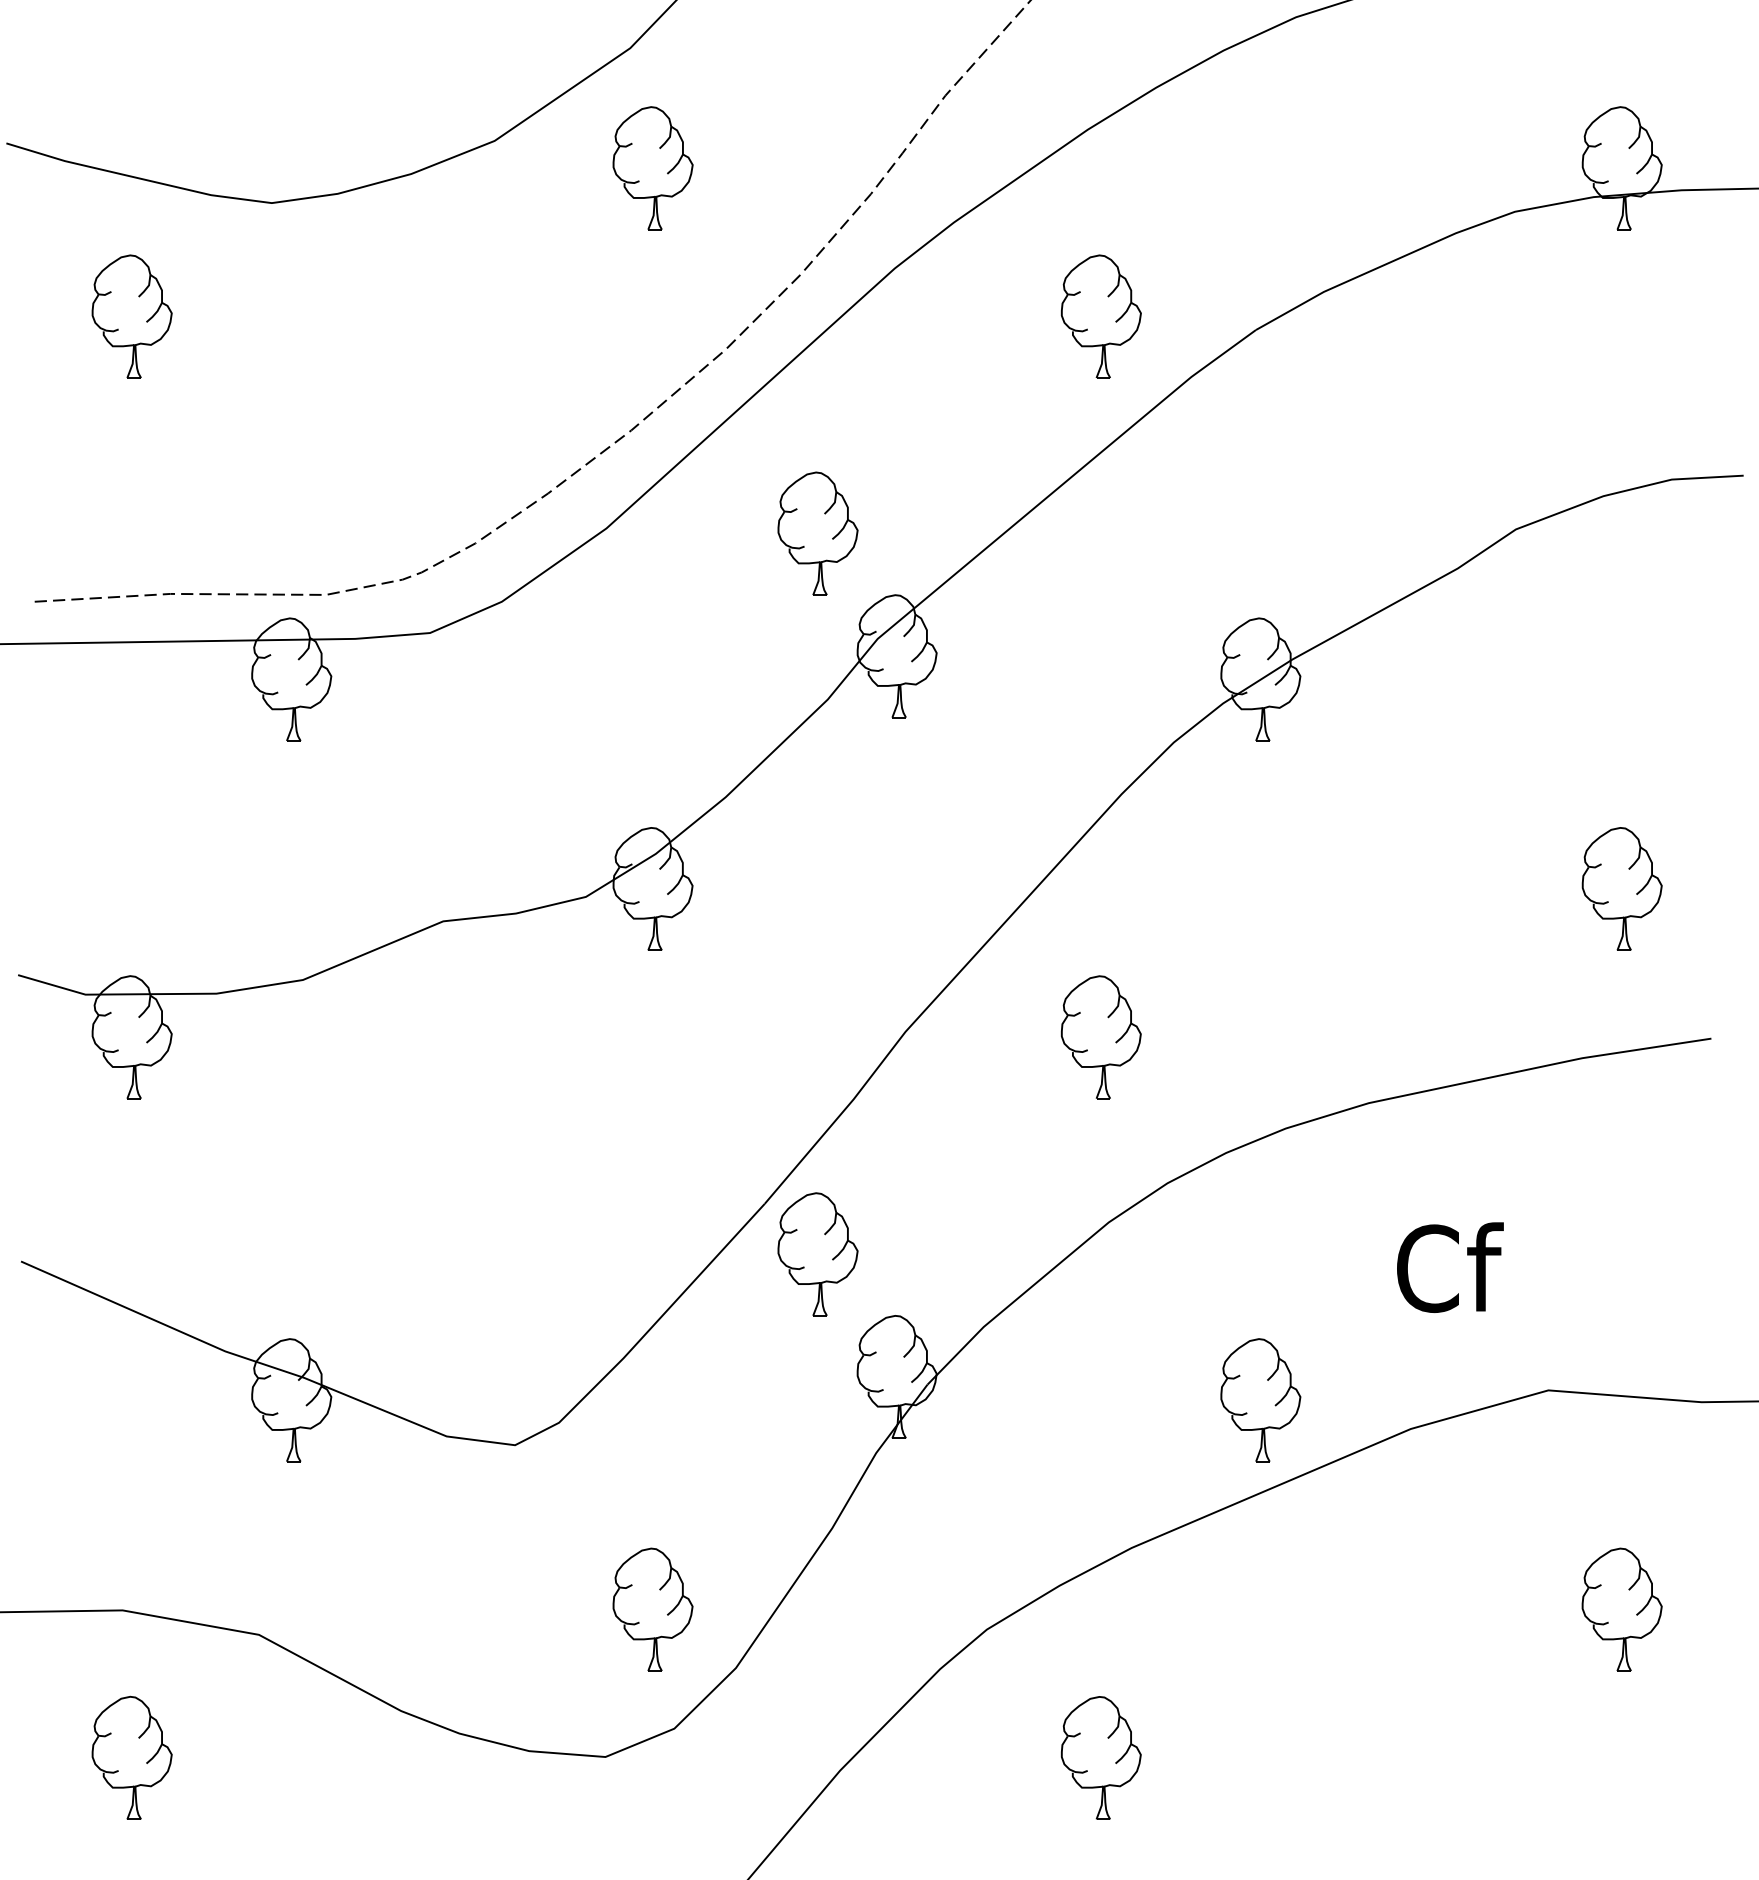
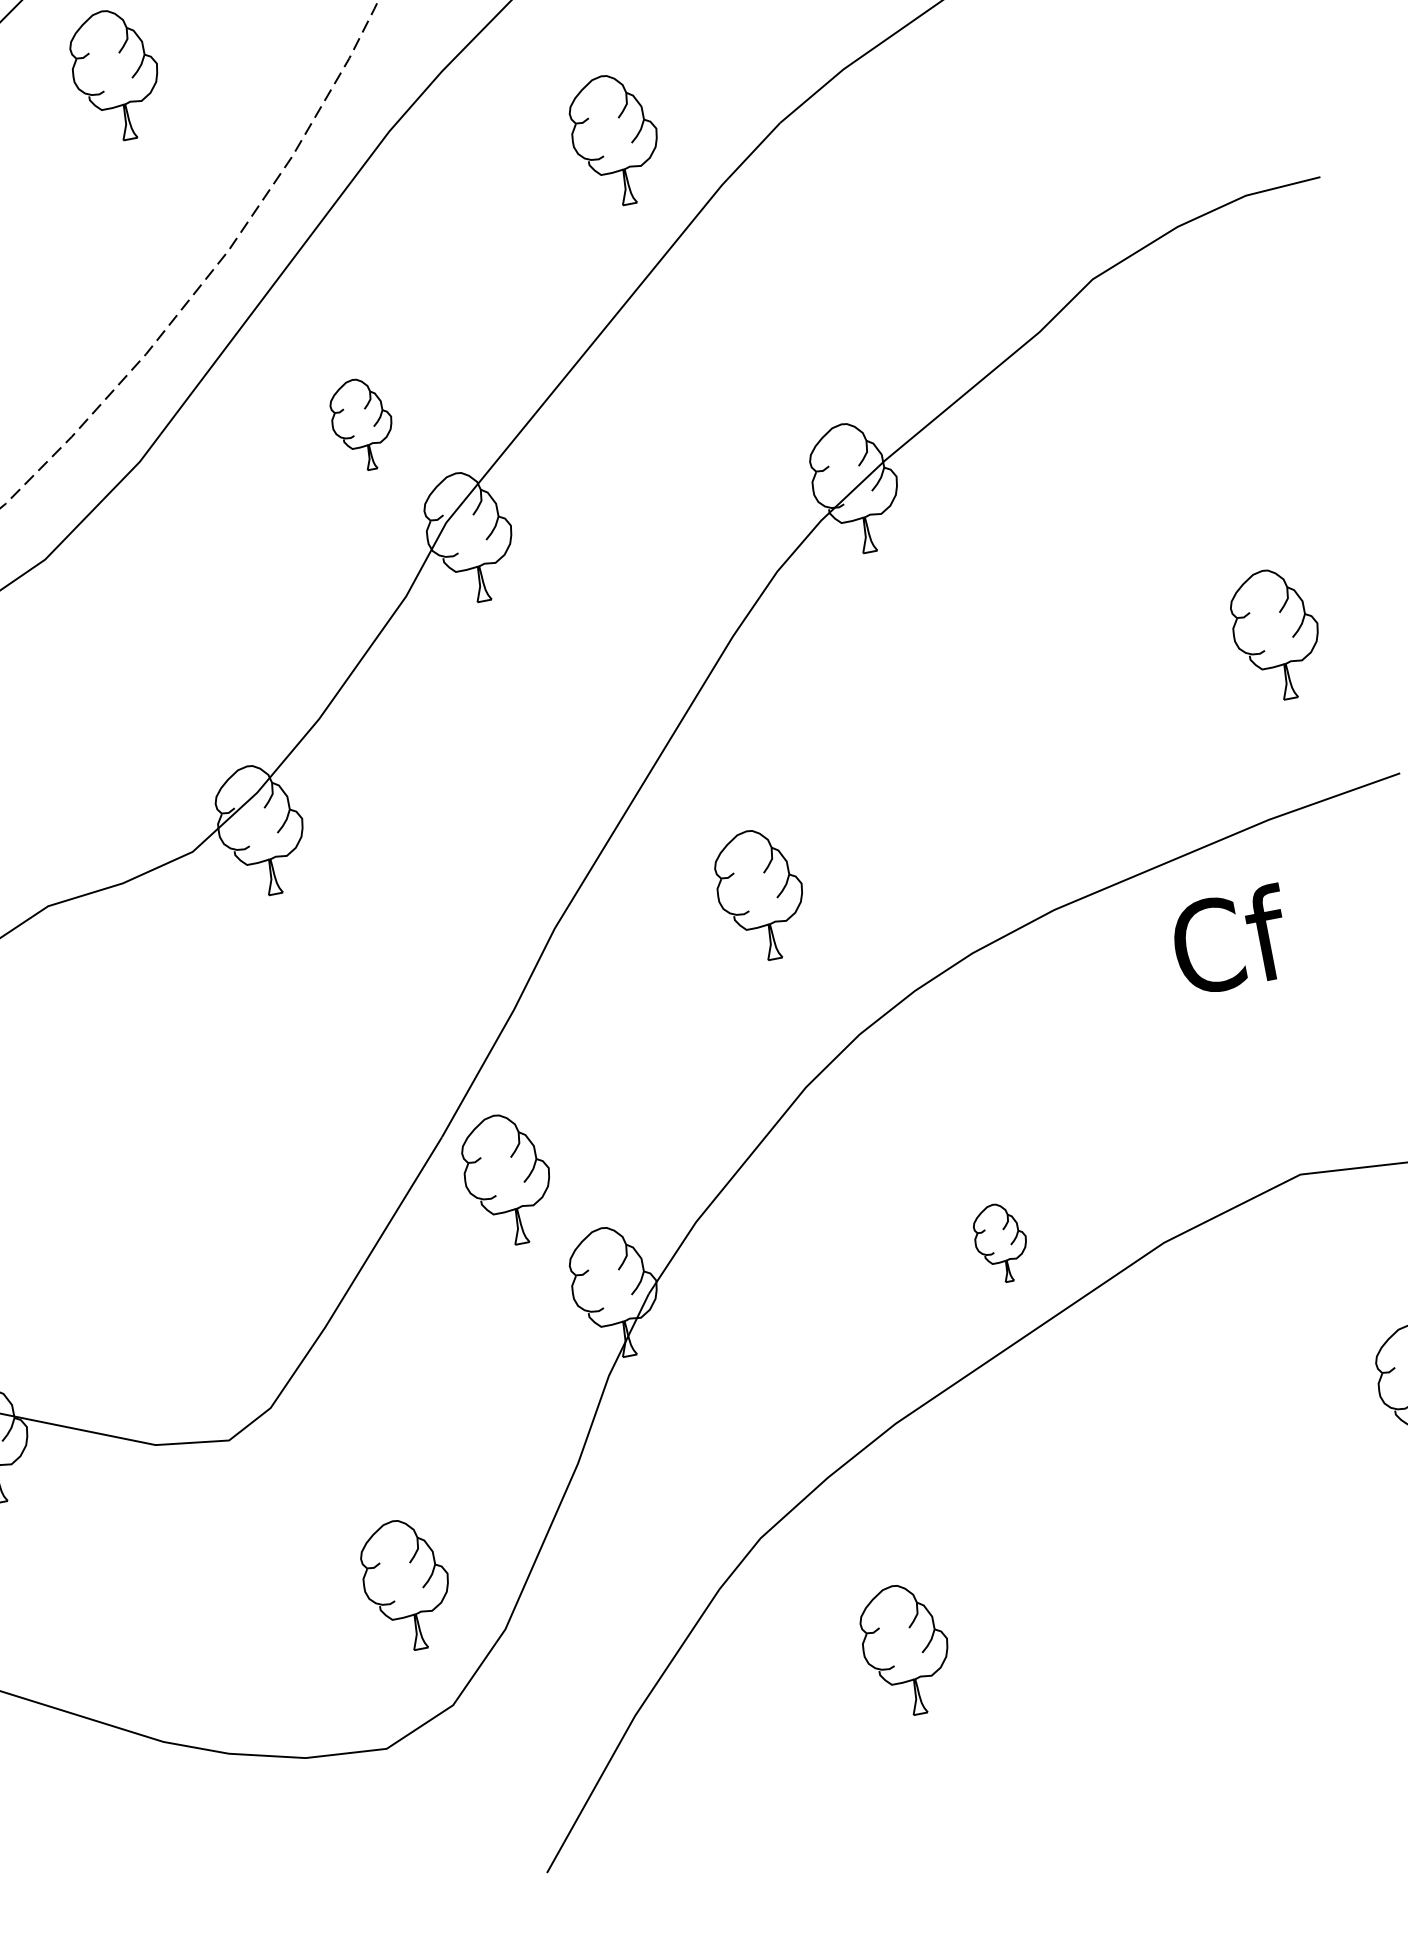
part: (817, 533) -> (361, 424), size x0.7
text: (1450, 1267) -> (1231, 940), moved
part: (1260, 1400) -> (1000, 1243), size x0.6

